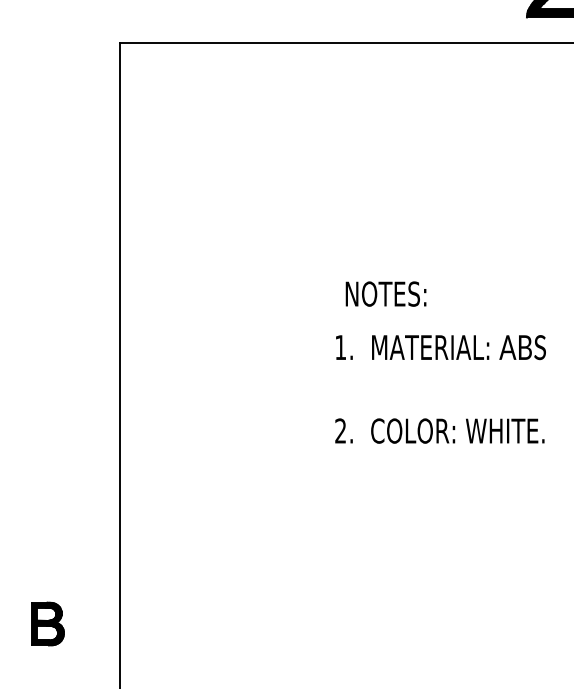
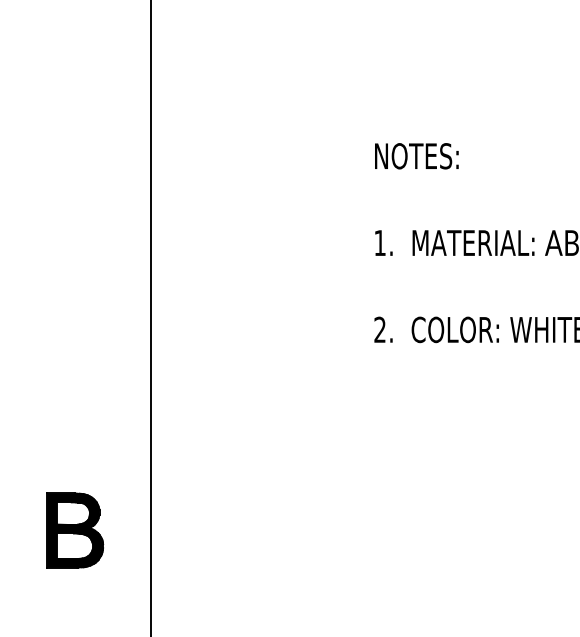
text: (385, 293) -> (416, 155), moved
part: (47, 623) -> (75, 529), size x1.67

